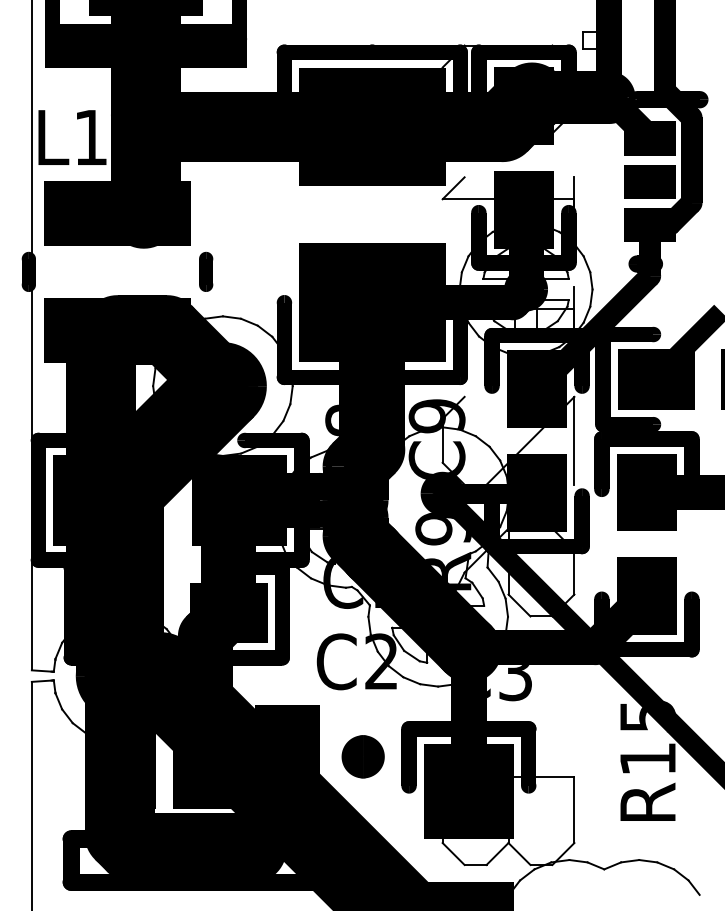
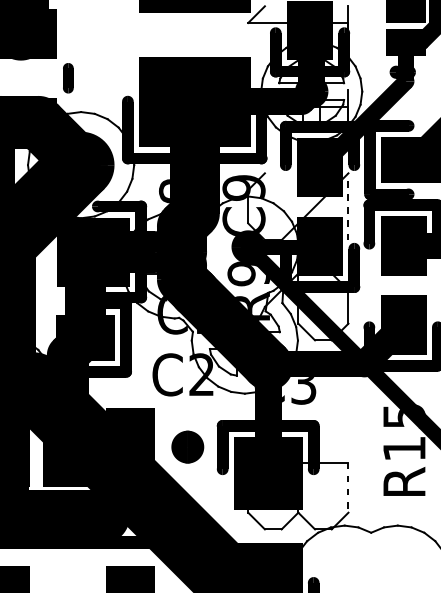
line: (574, 440) -> (348, 206), solid -> dashed
line: (574, 810) -> (348, 487), solid -> dashed

